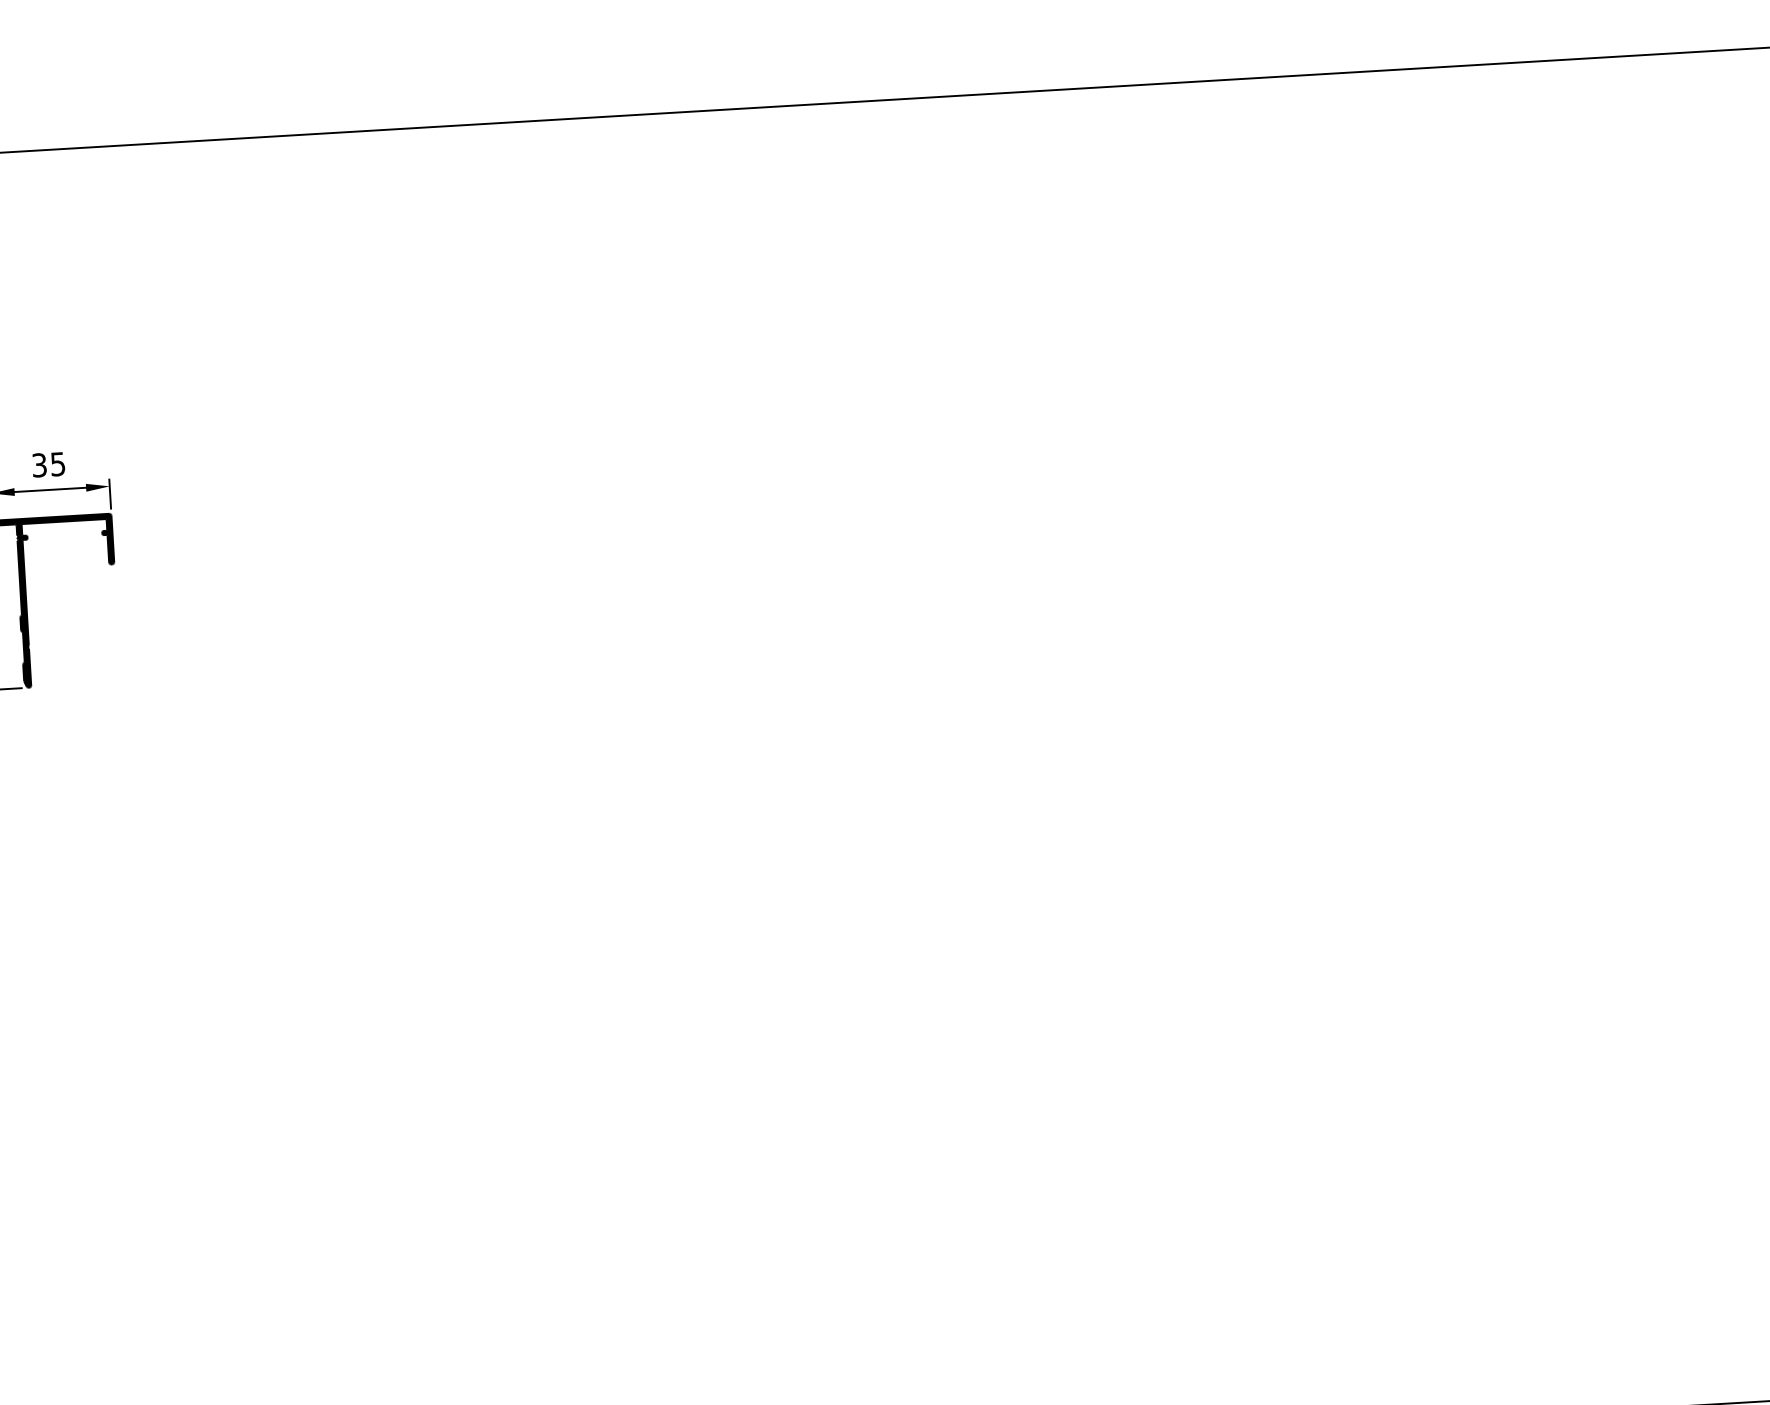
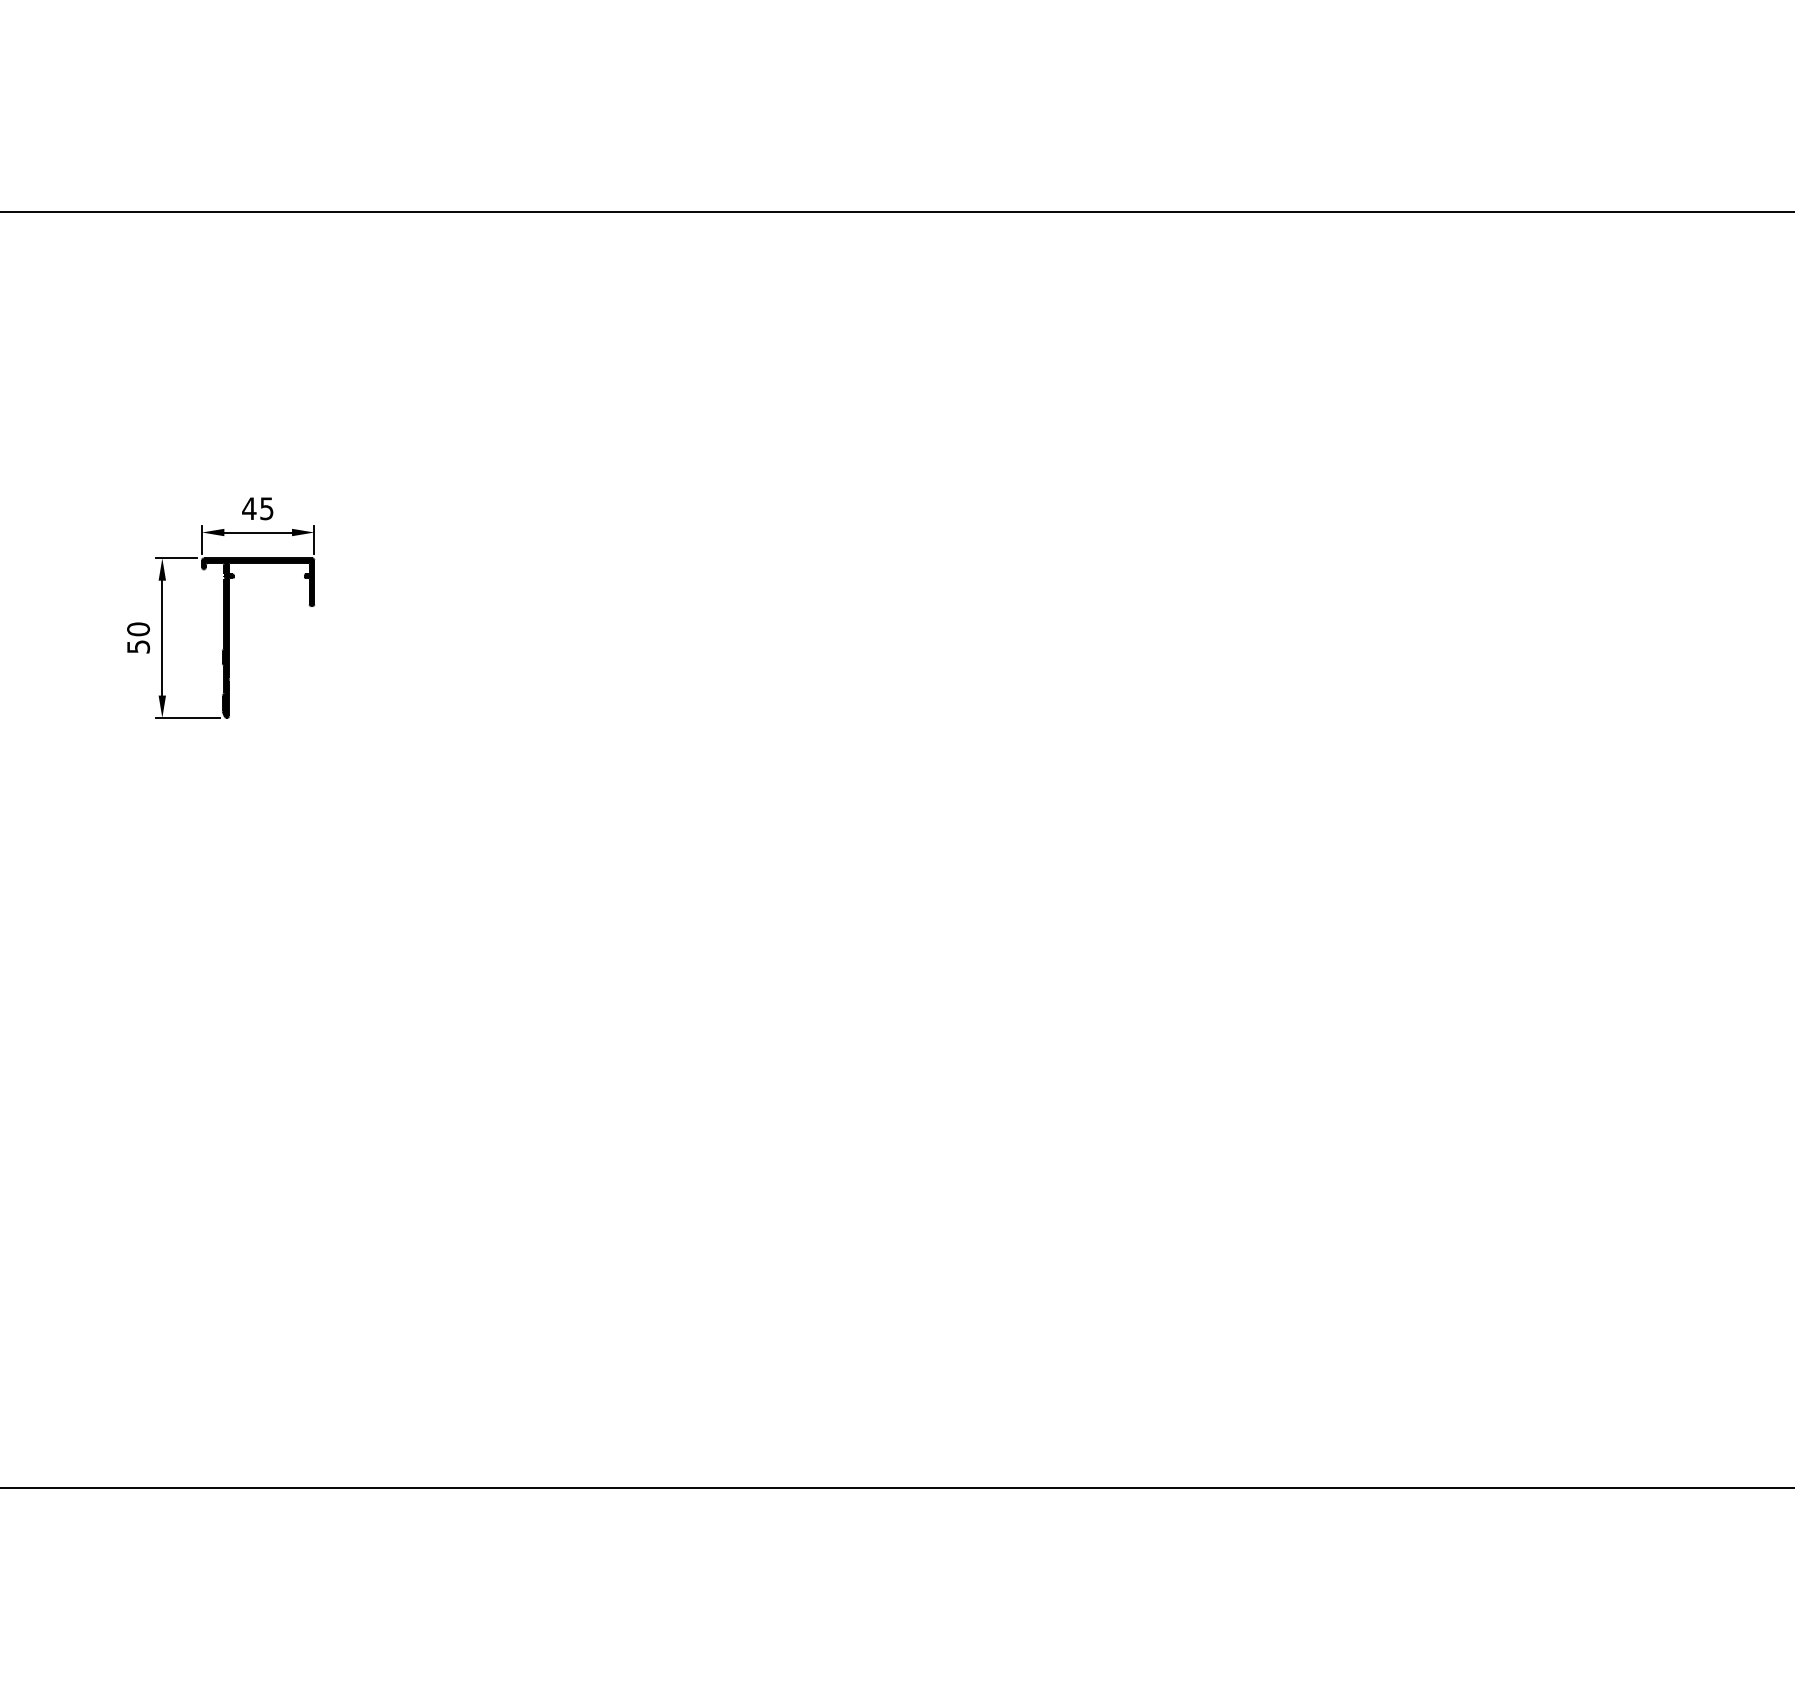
text: (39, 465) -> (249, 508), 35 -> 45

